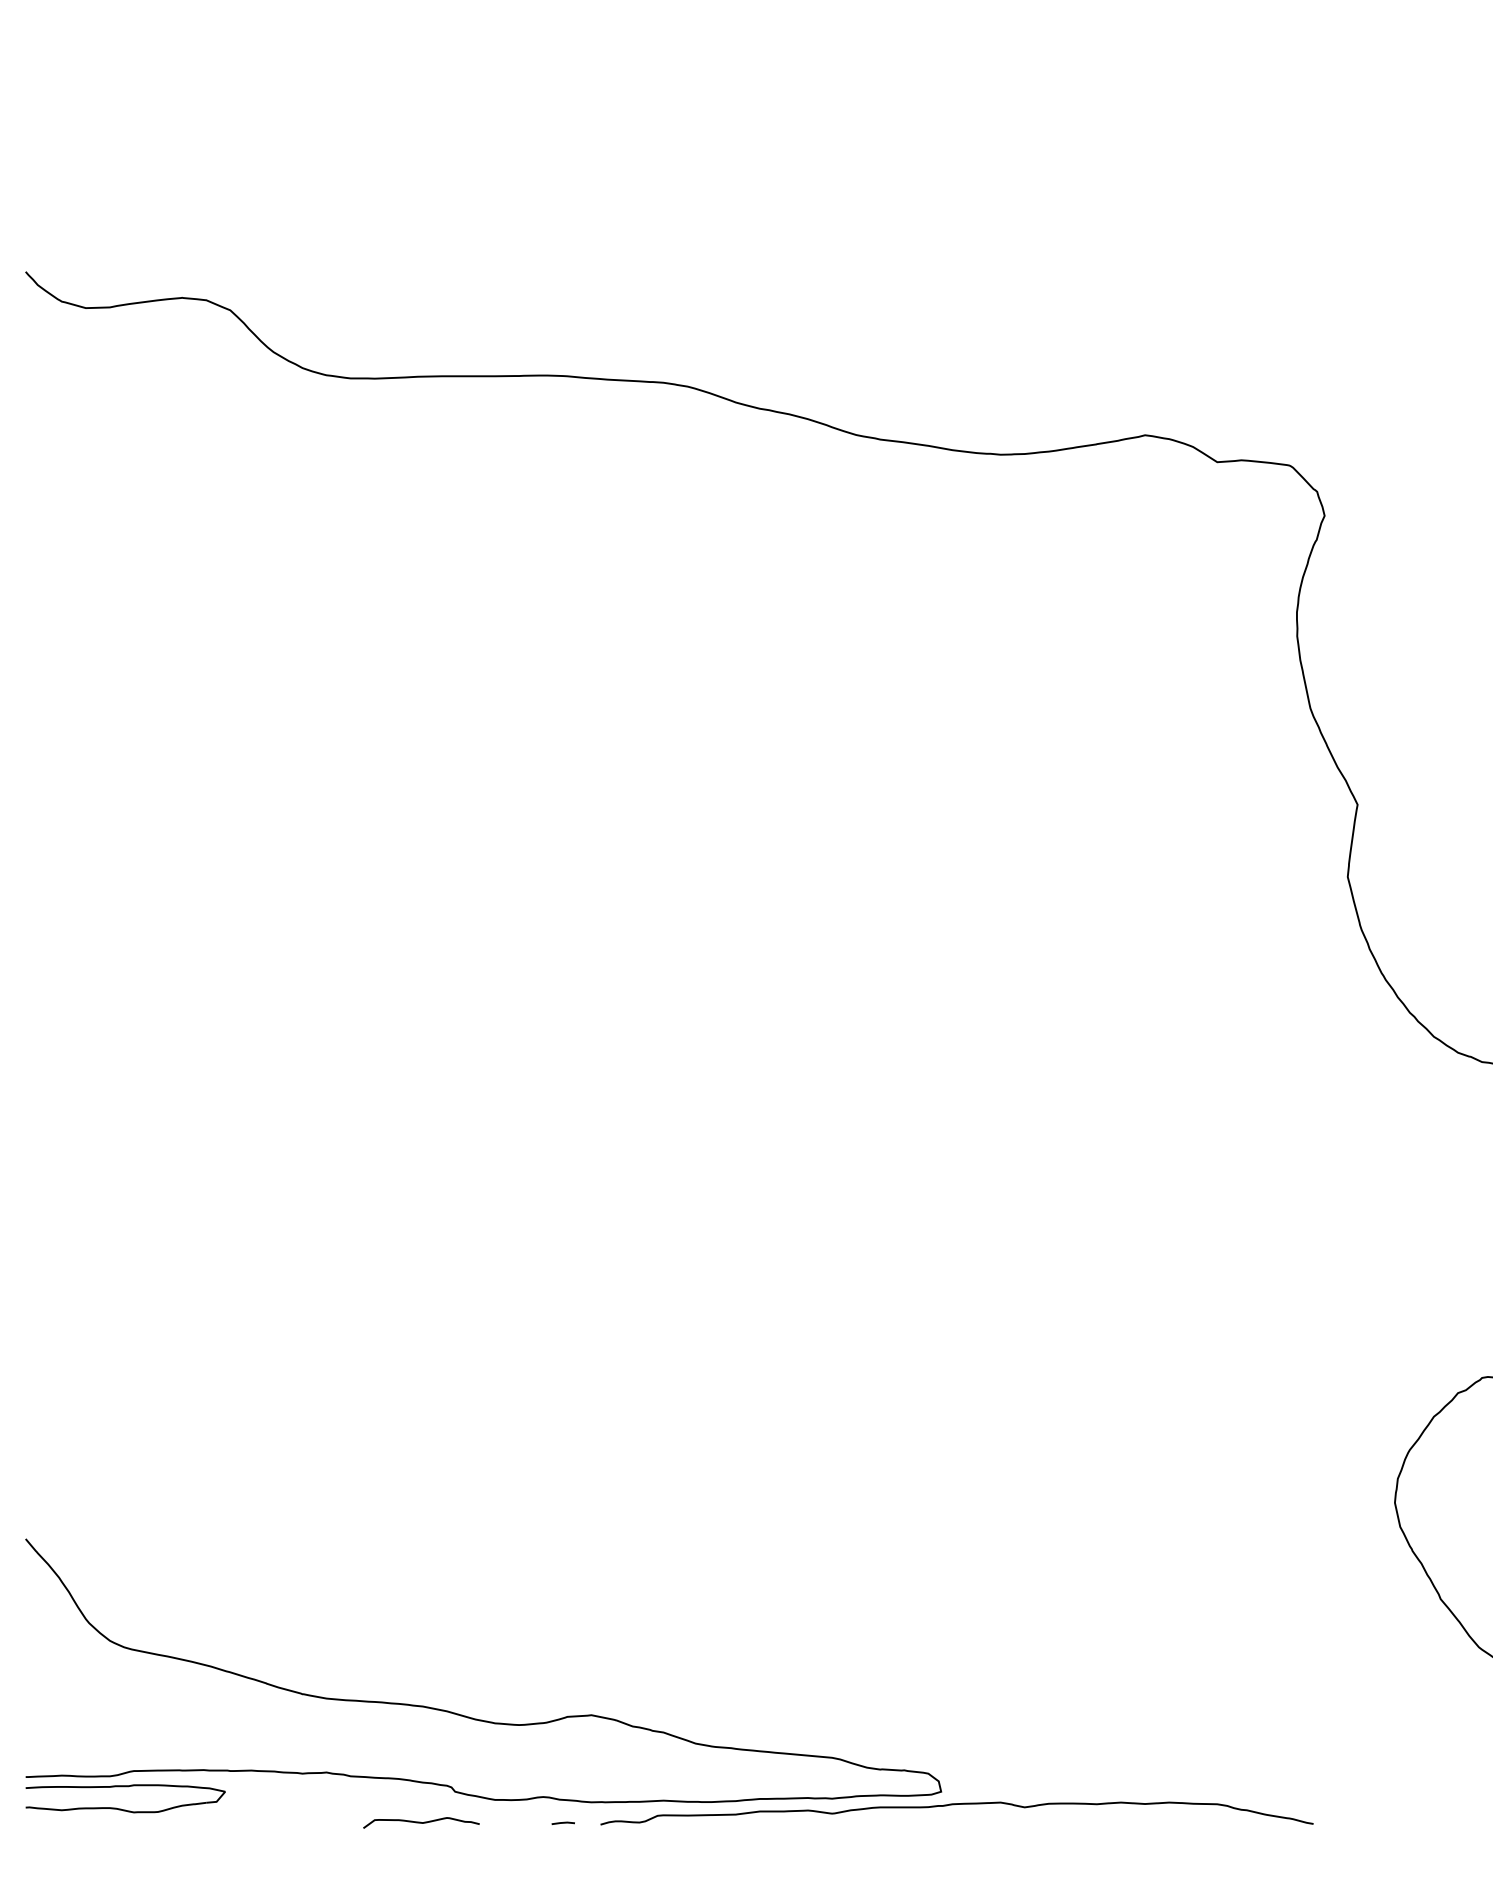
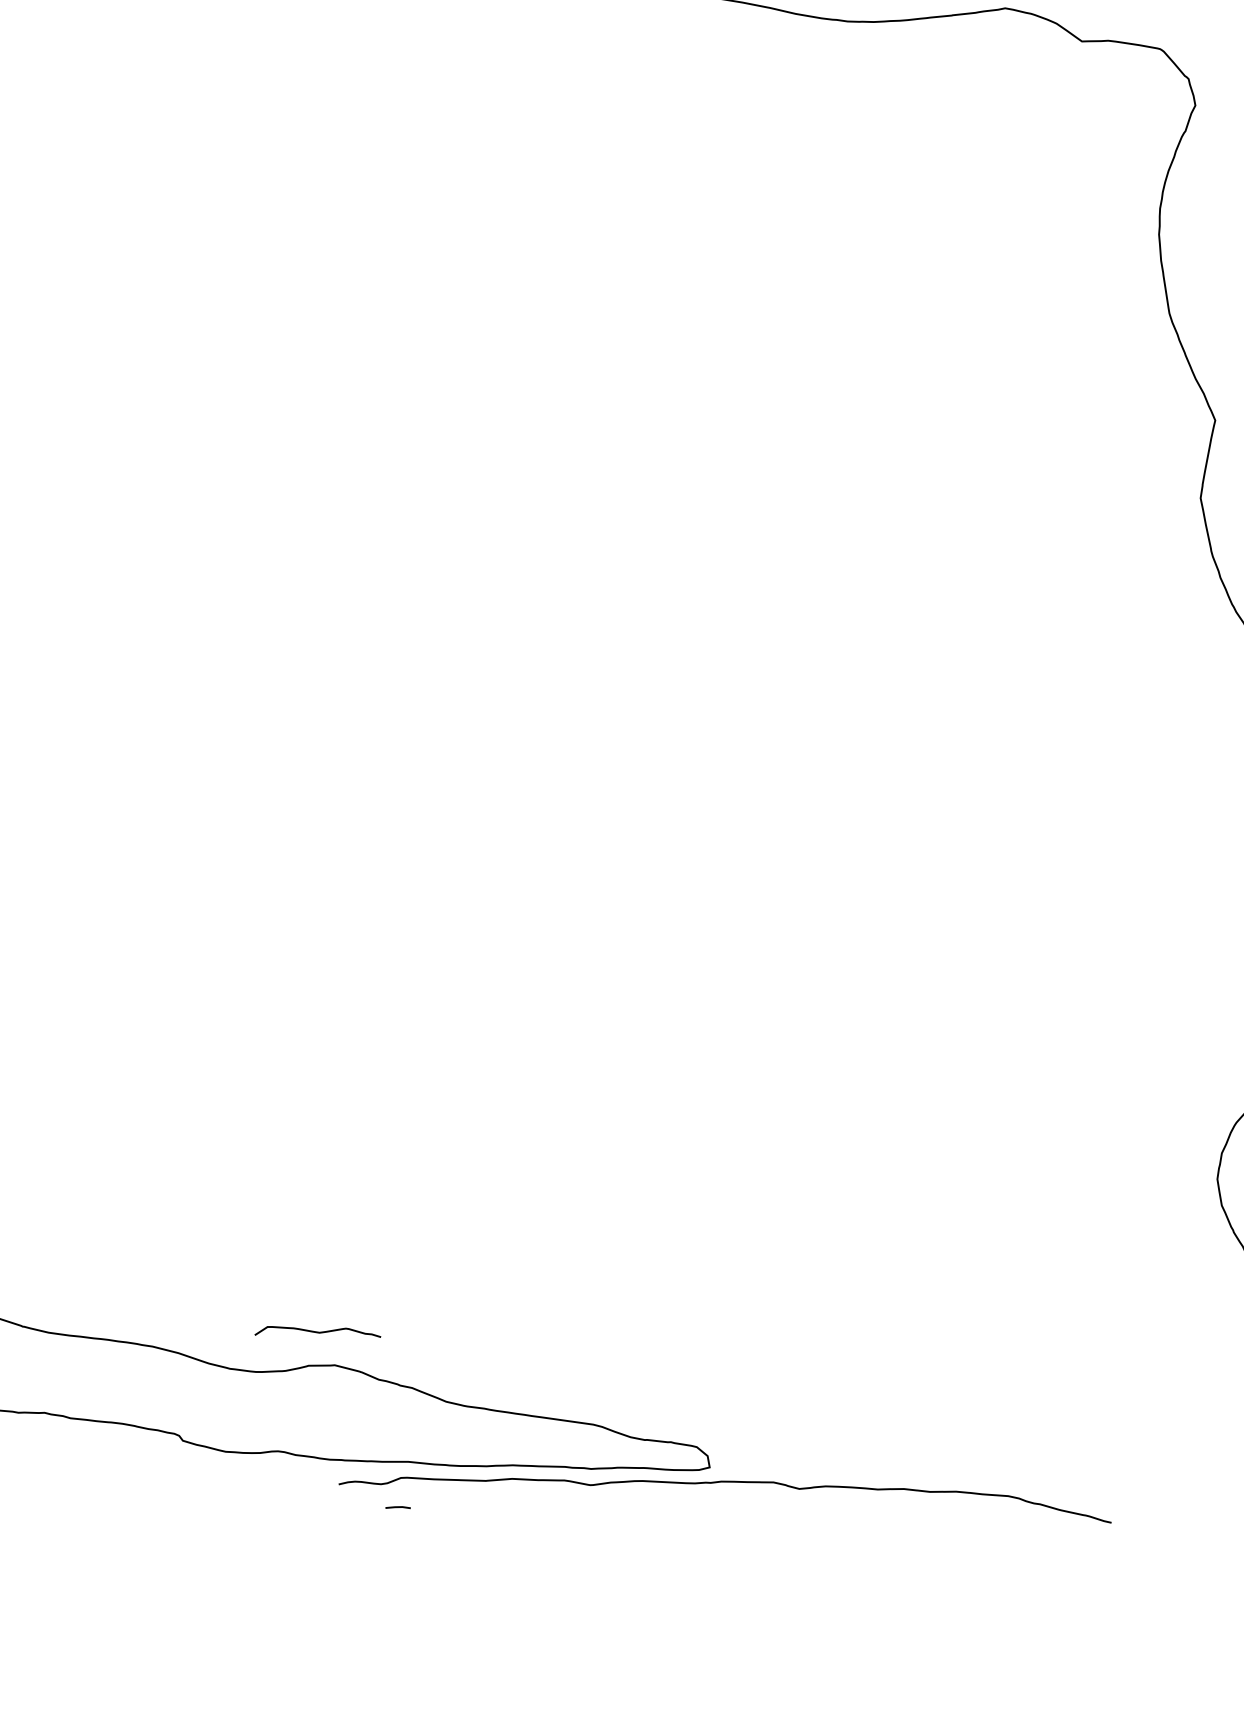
curve: (421, 1822) -> (318, 1332), moved
line: (562, 1822) -> (397, 1506), moved

